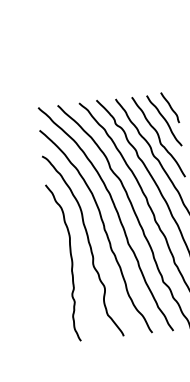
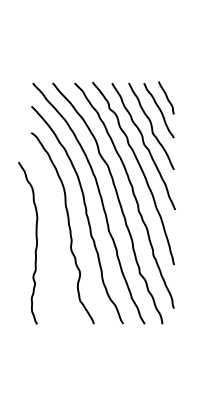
curve: (71, 265) -> (35, 246), moved

